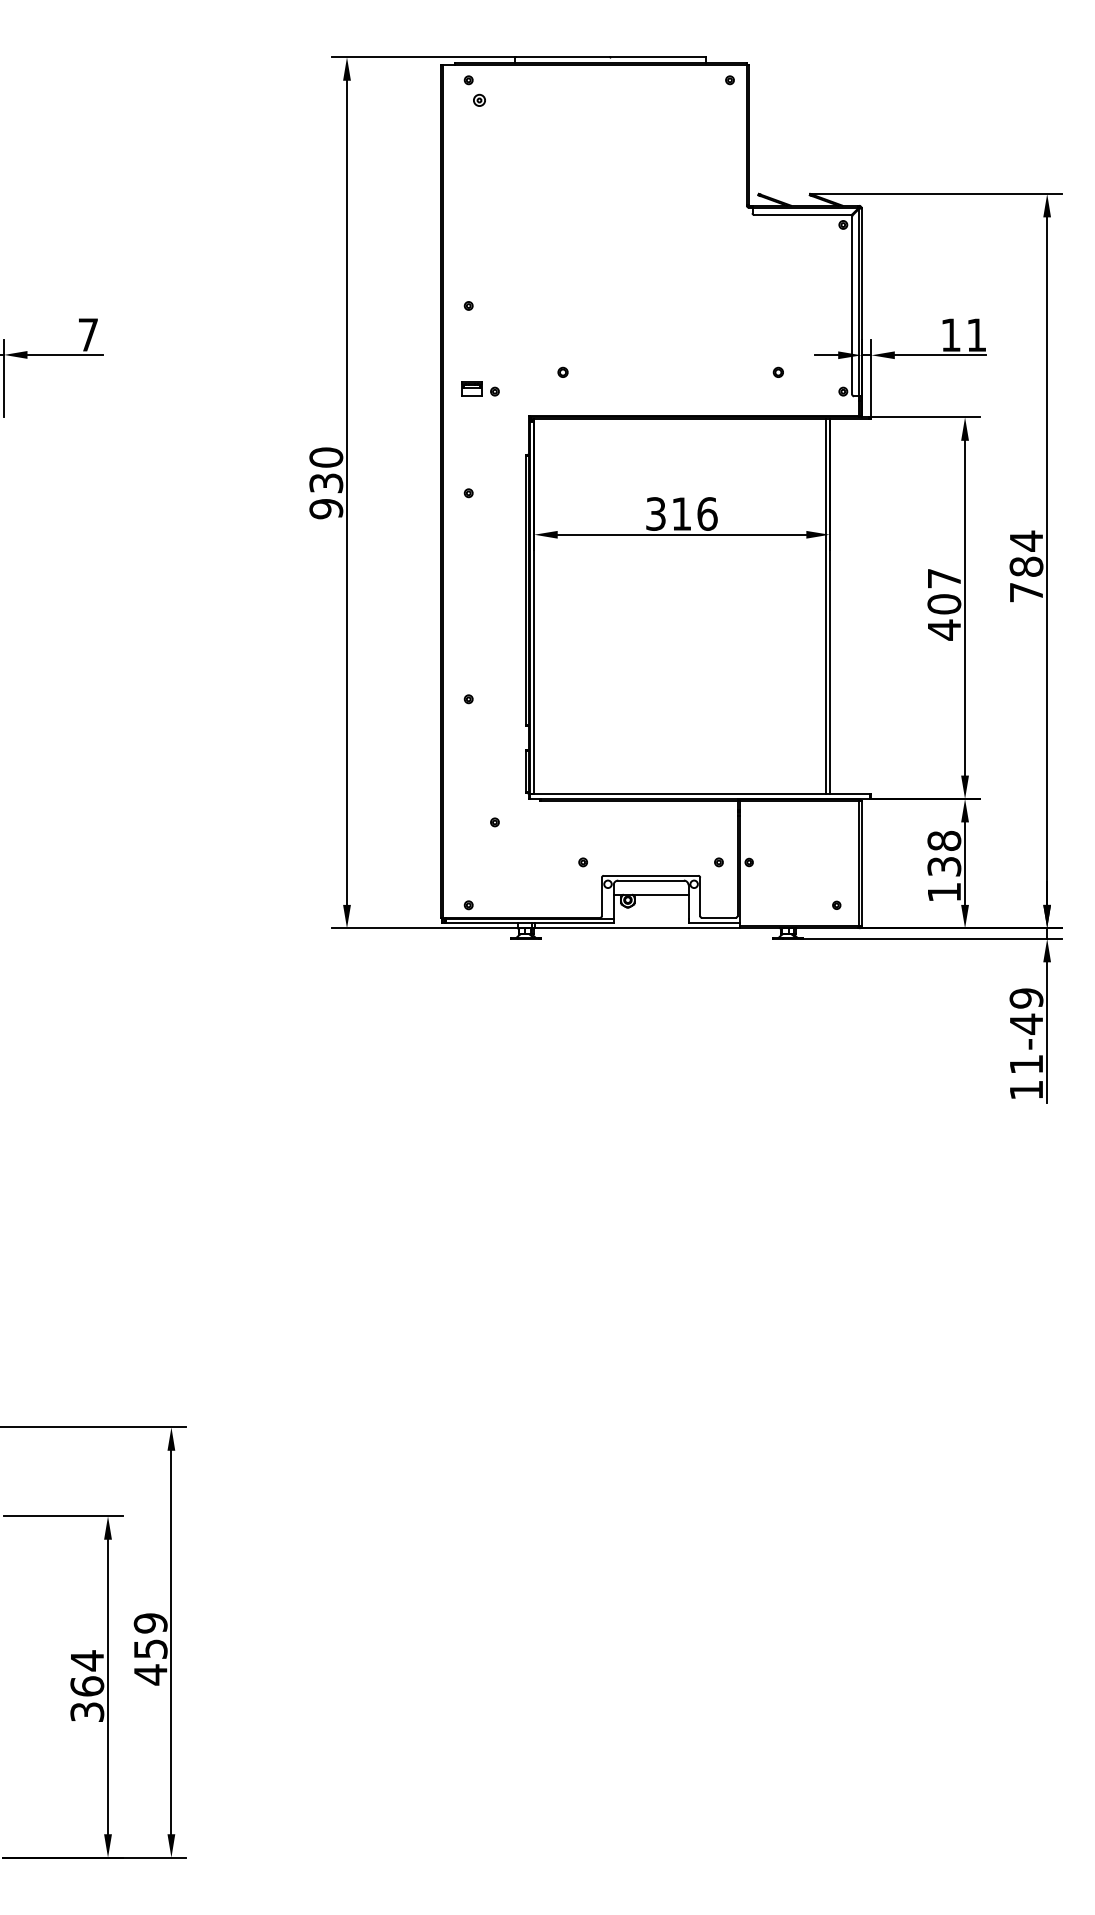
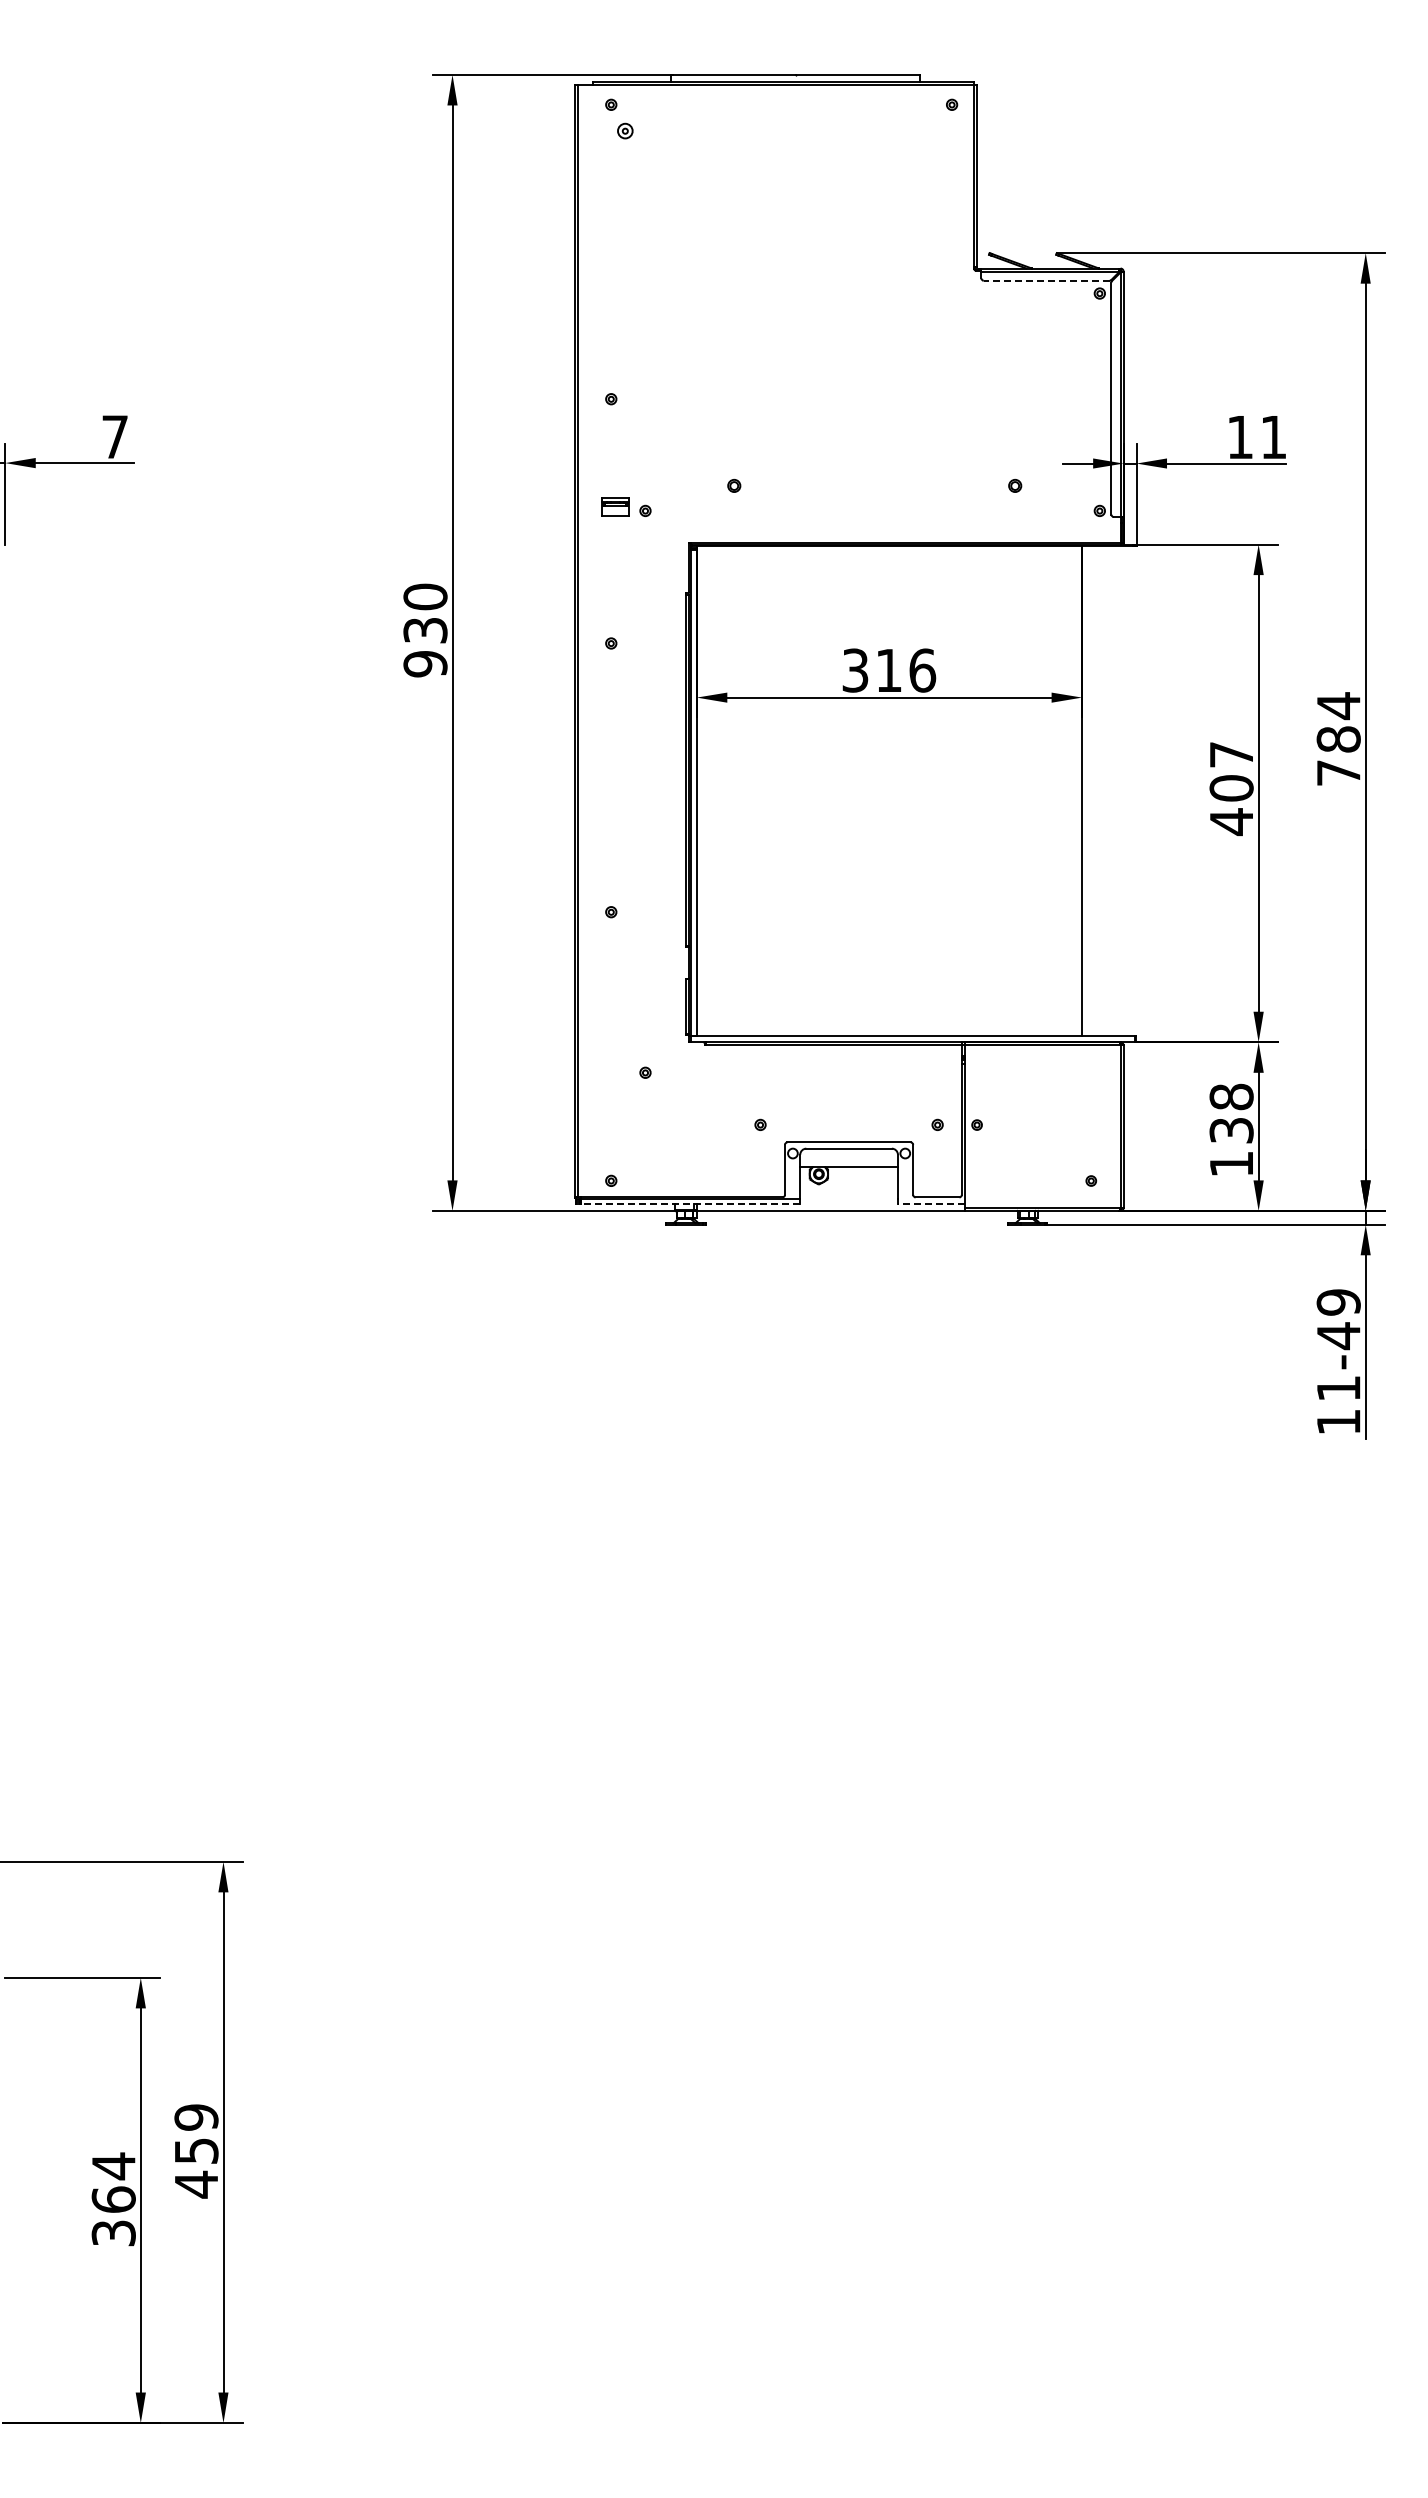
line: (802, 214) -> (1046, 280), solid -> dashed
line: (826, 606) -> (1077, 791), removed
line: (529, 922) -> (690, 1203), solid -> dashed
line: (713, 922) -> (930, 1203), solid -> dashed

